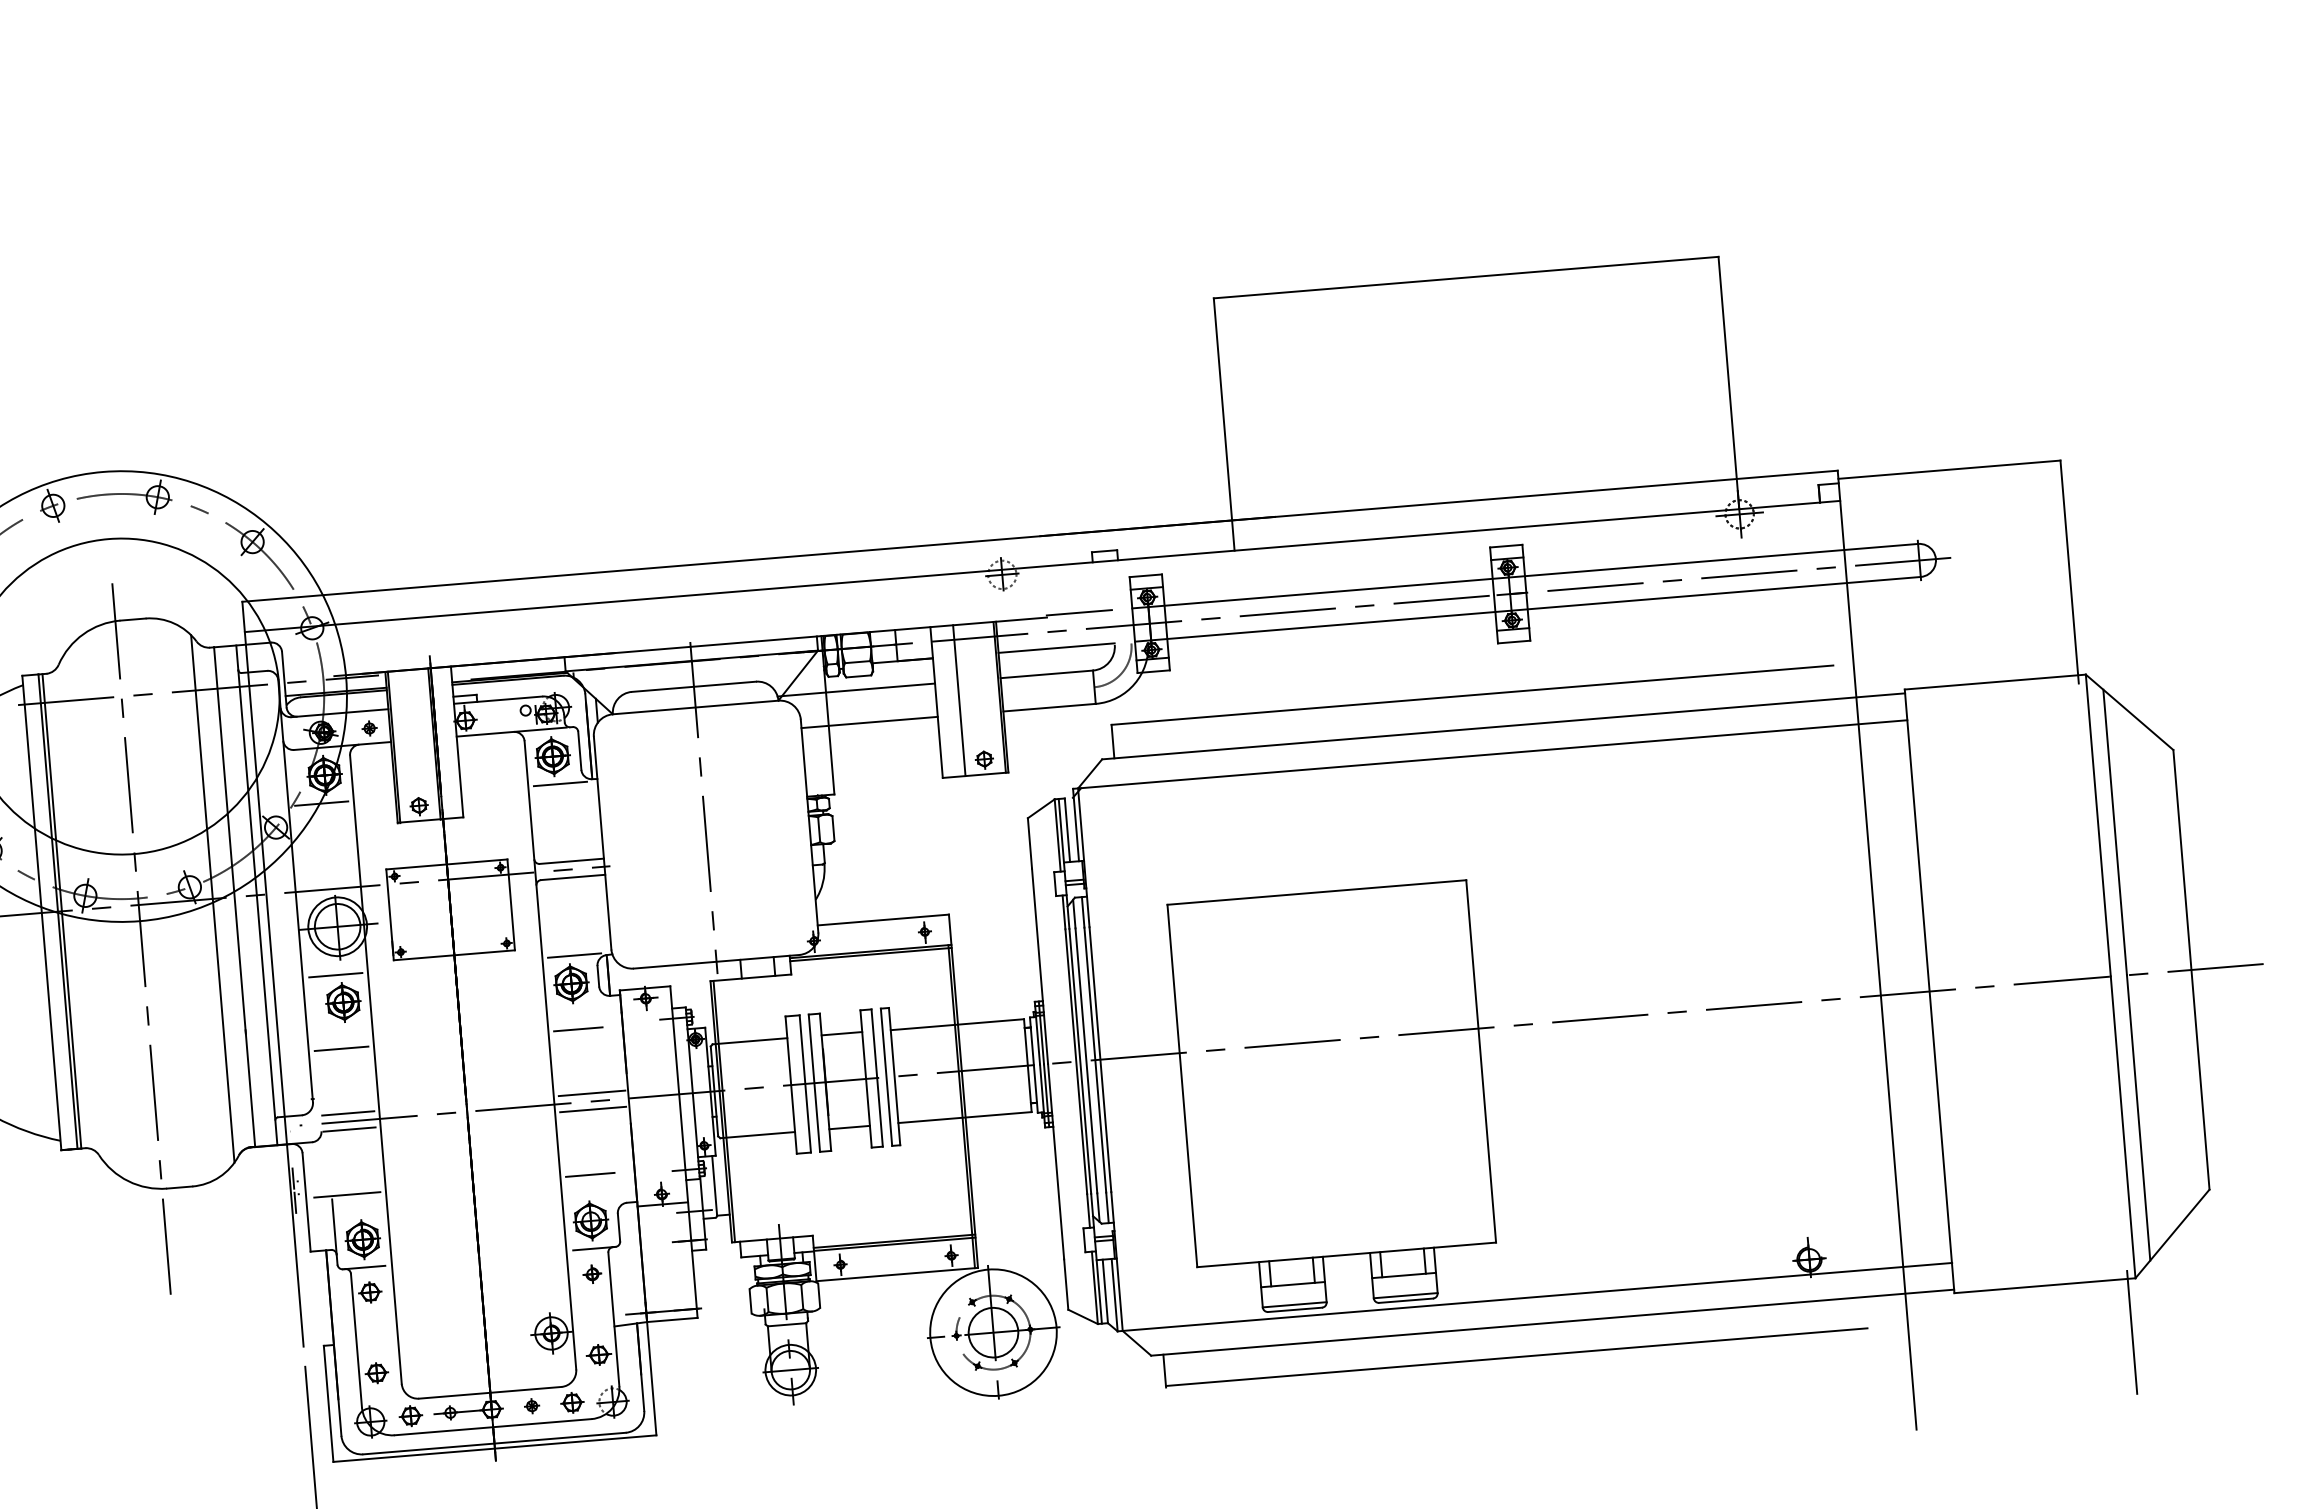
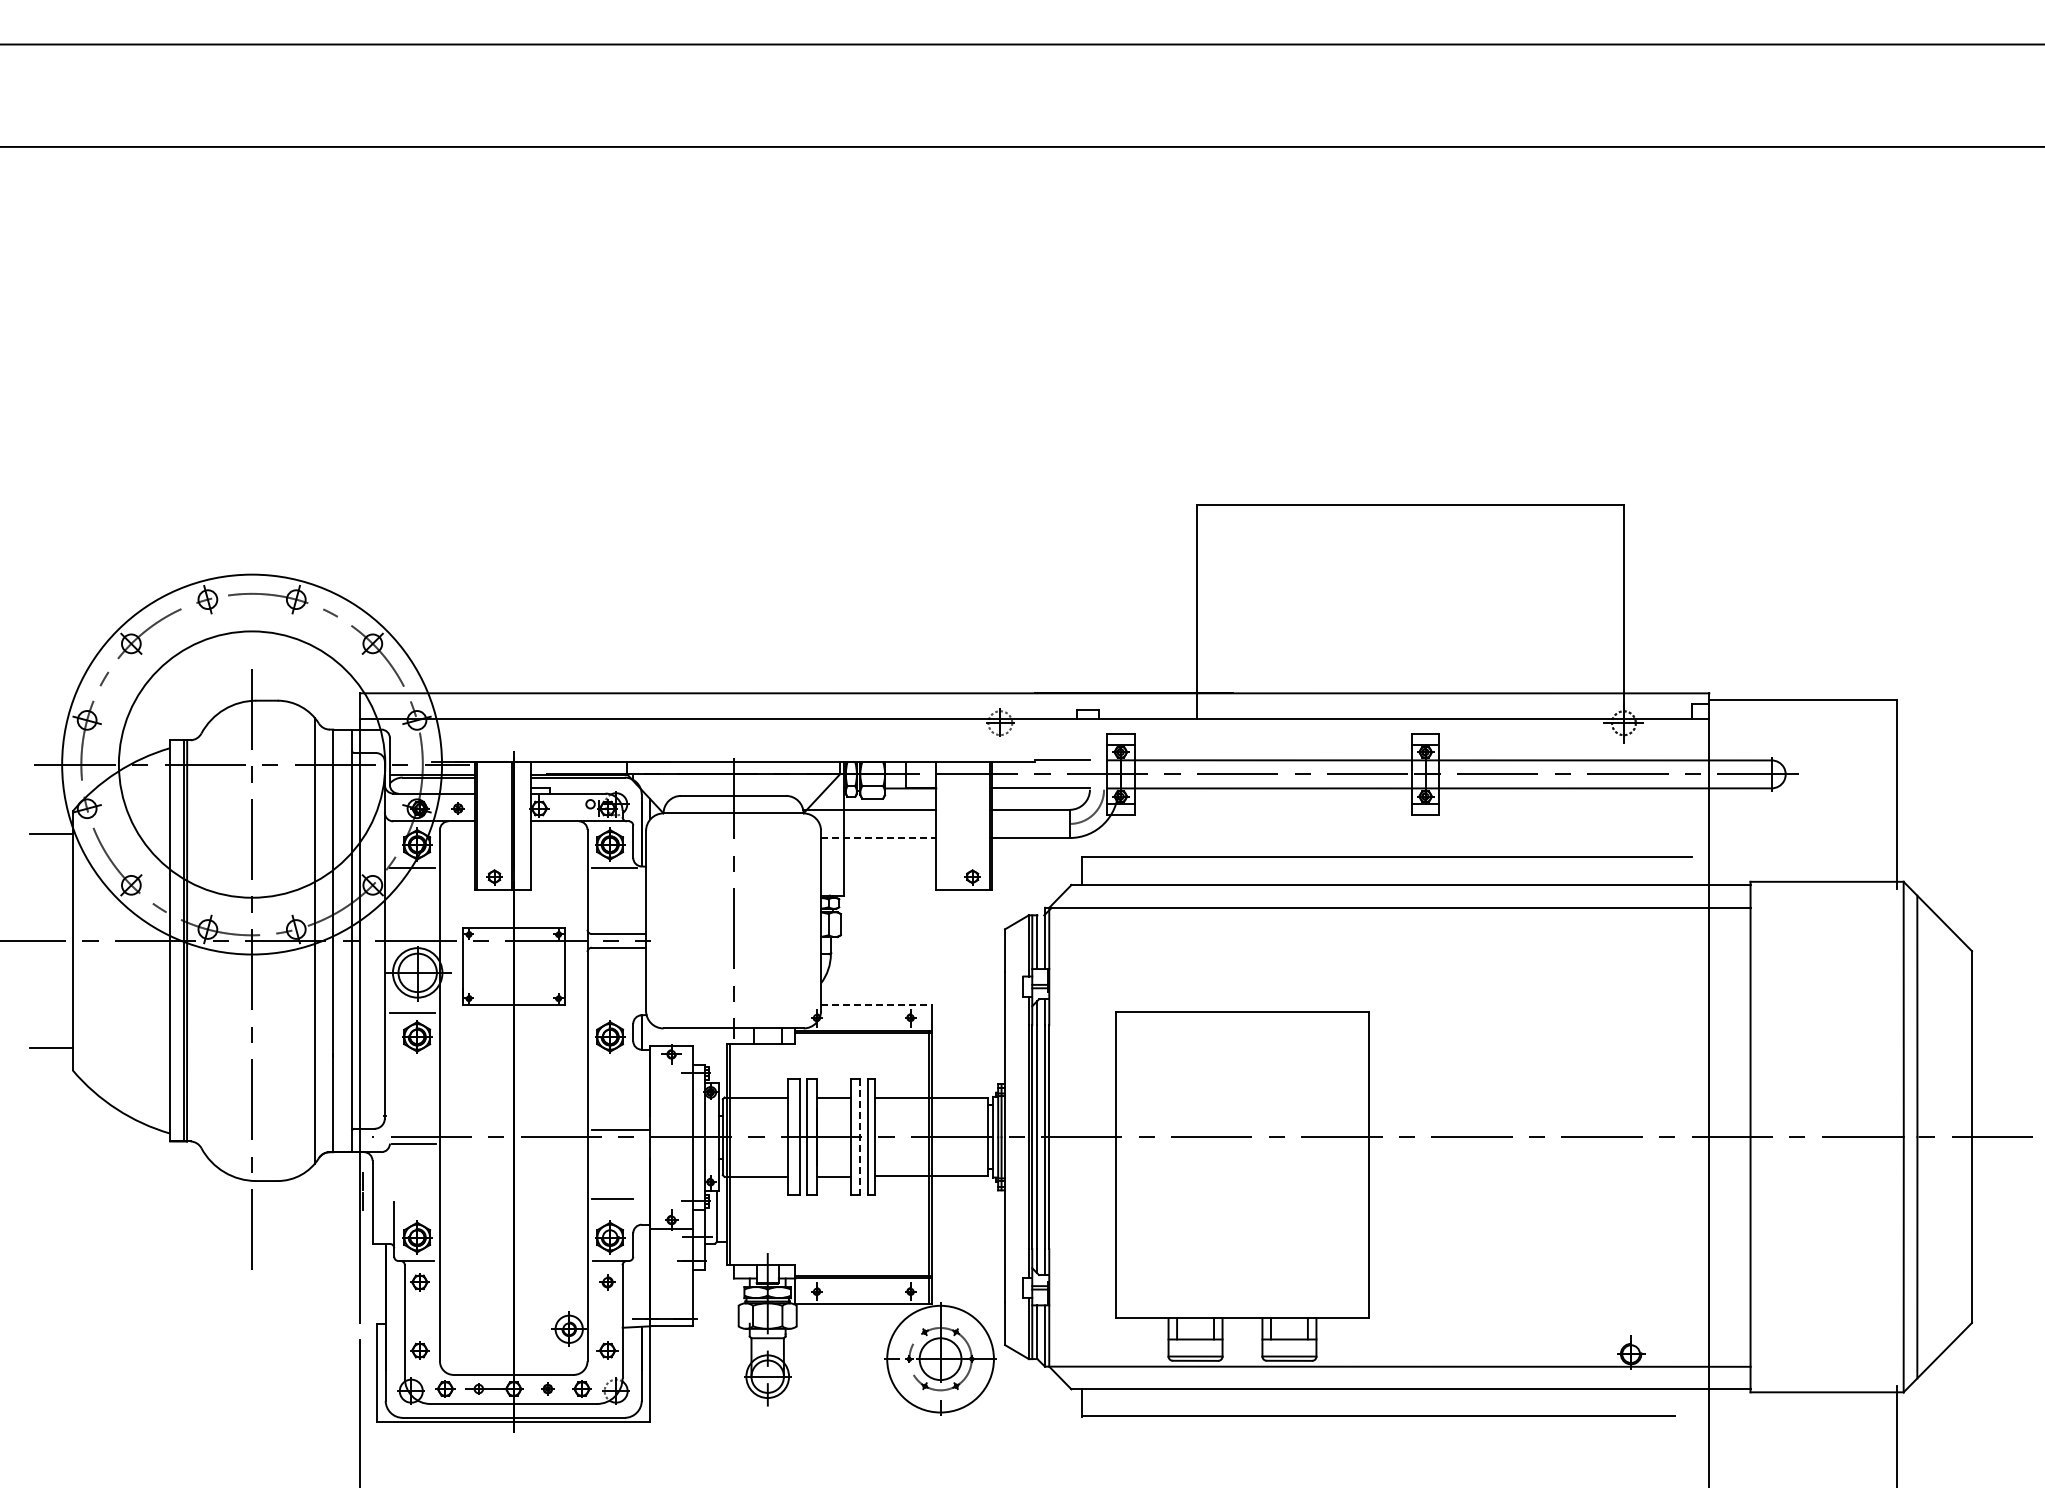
line: (959, 700) -> (955, 825), removed
line: (869, 723) -> (878, 838), solid -> dashed
line: (884, 919) -> (877, 1004), solid -> dashed
line: (574, 955) -> (614, 1013), removed
line: (577, 1029) -> (612, 1075), removed
line: (341, 1048) -> (412, 1075), removed
line: (877, 1078) -> (860, 1137), solid -> dashed
line: (592, 1110) -> (619, 1144), removed
line: (348, 1113) -> (413, 1130), removed
line: (347, 1194) -> (407, 1198), removed

